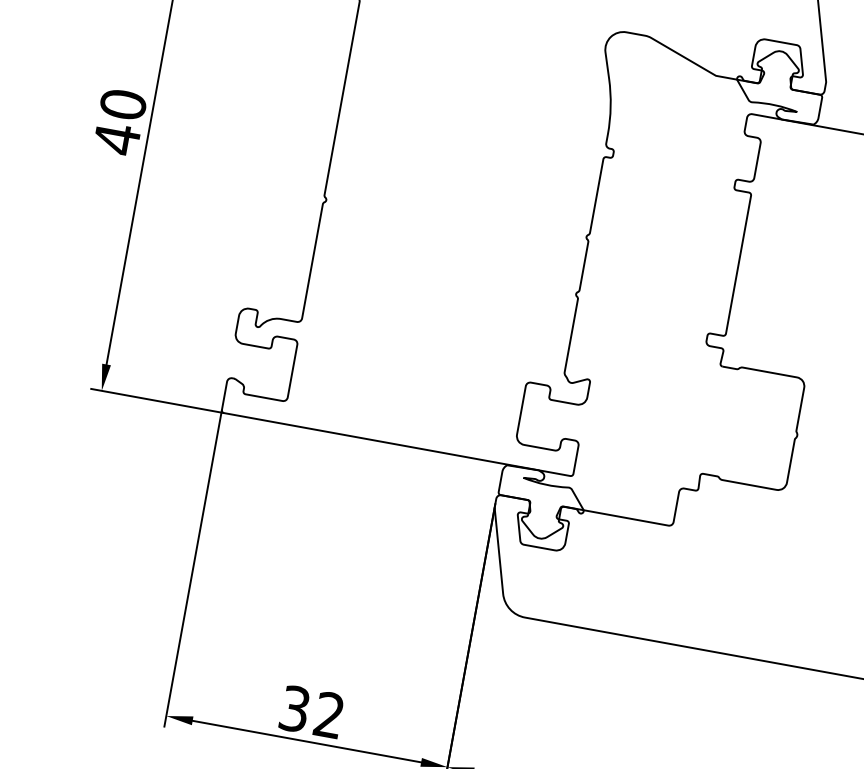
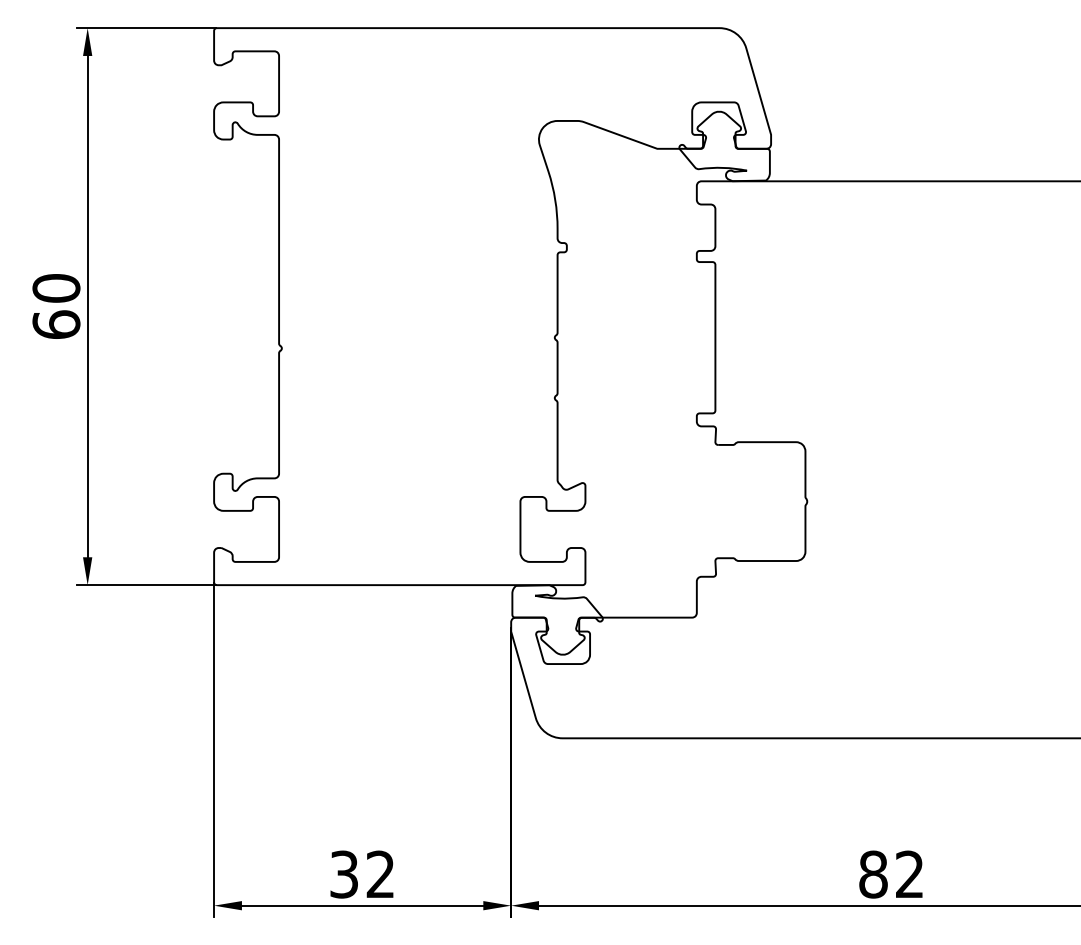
text: (117, 138) -> (56, 324), 40 -> 60

